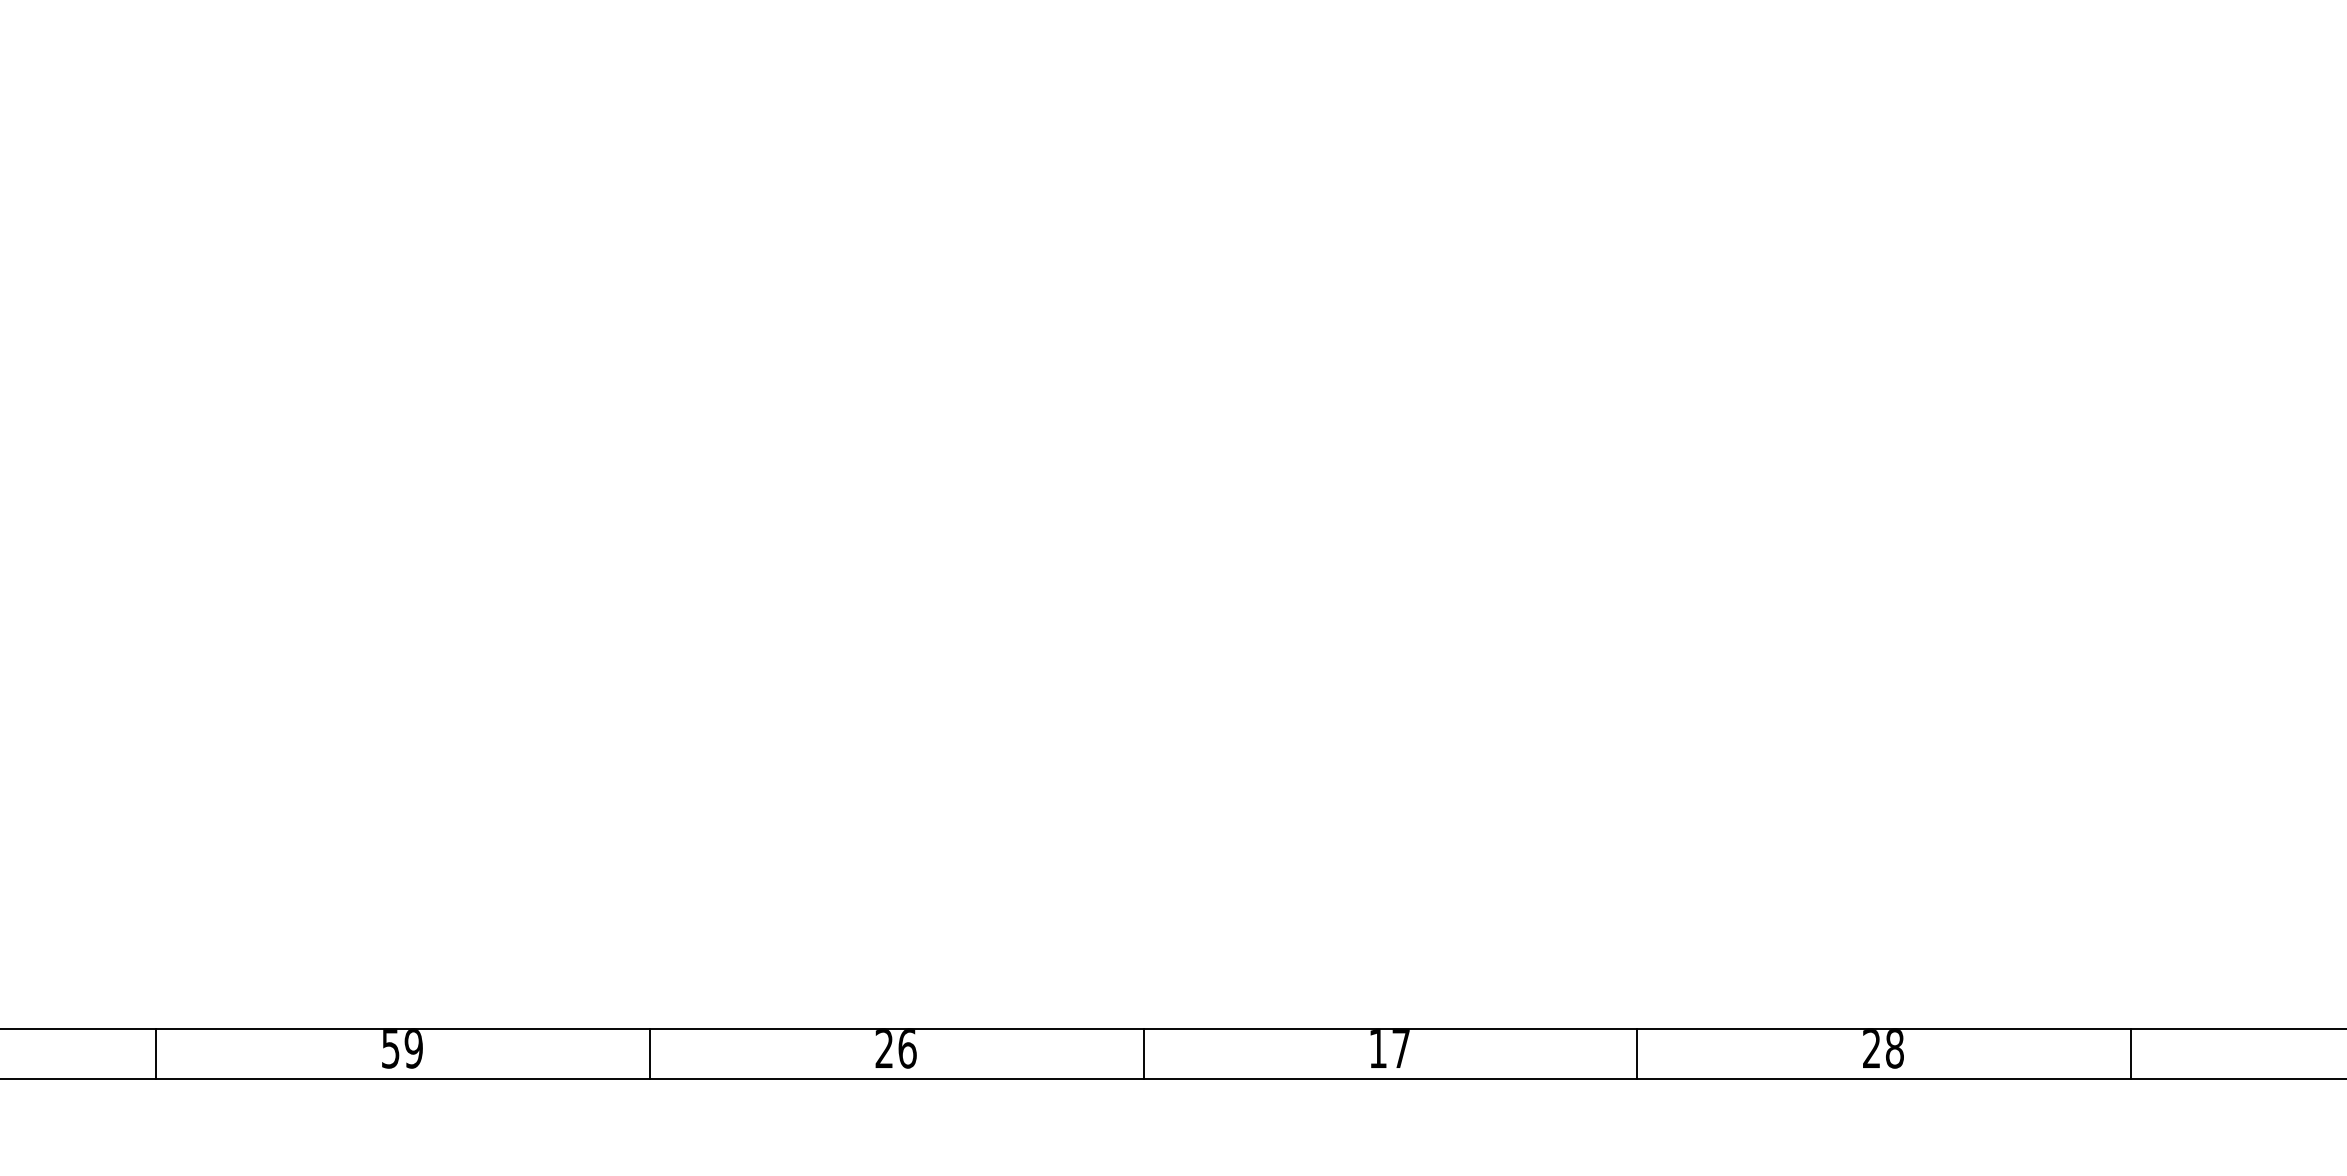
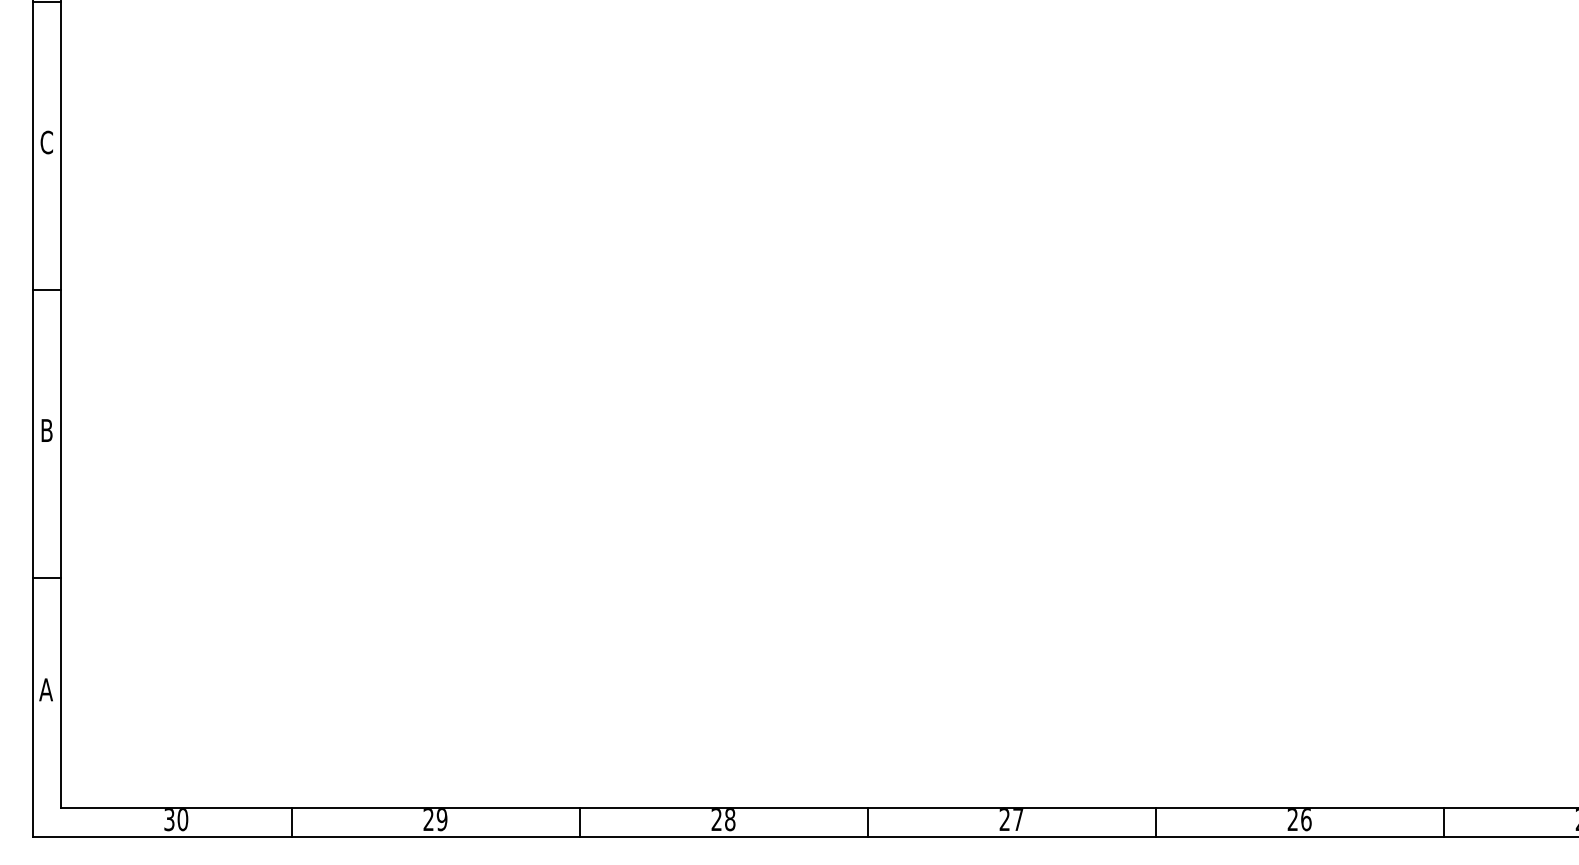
text: (1377, 1048) -> (1004, 819), 17 -> 27
text: (390, 1050) -> (428, 820), 59 -> 29
text: (907, 1050) -> (730, 820), 26 -> 28
text: (1895, 1050) -> (1306, 820), 28 -> 26

